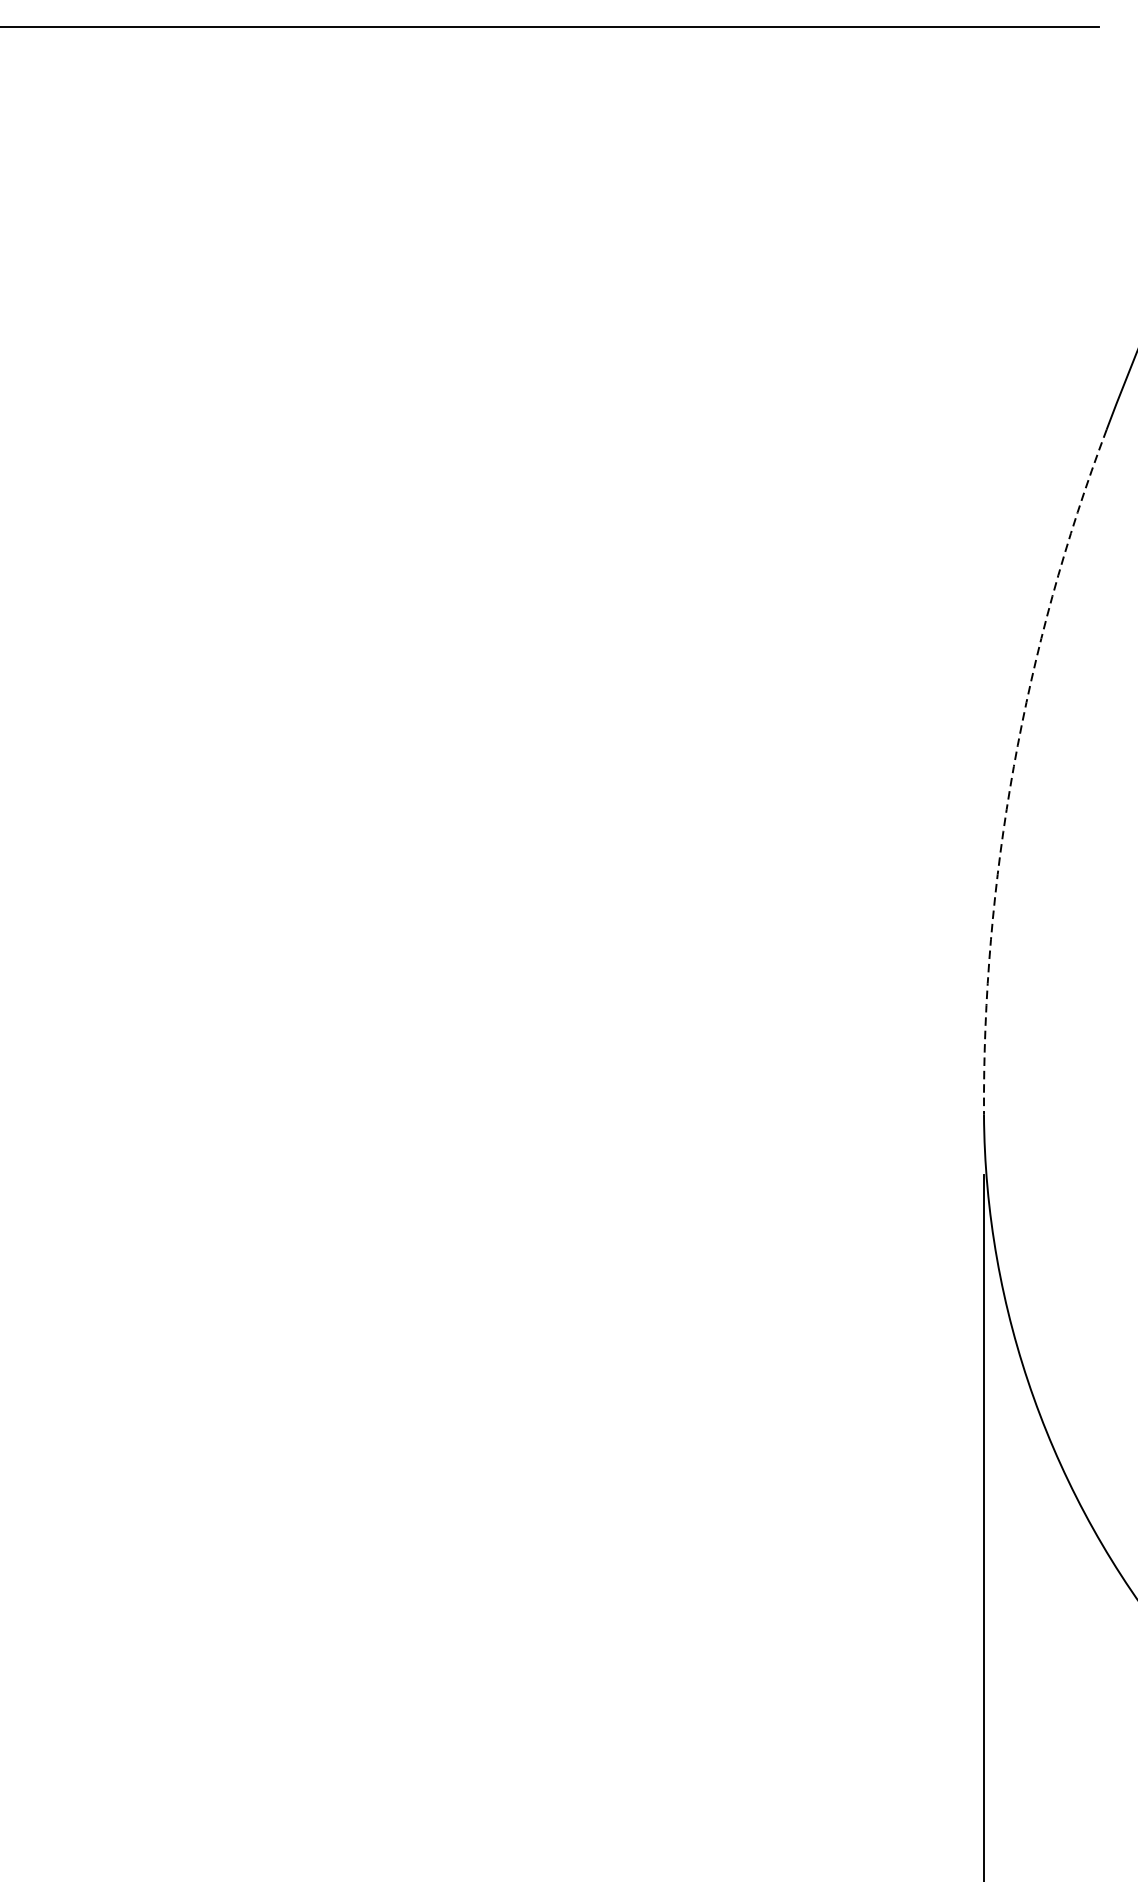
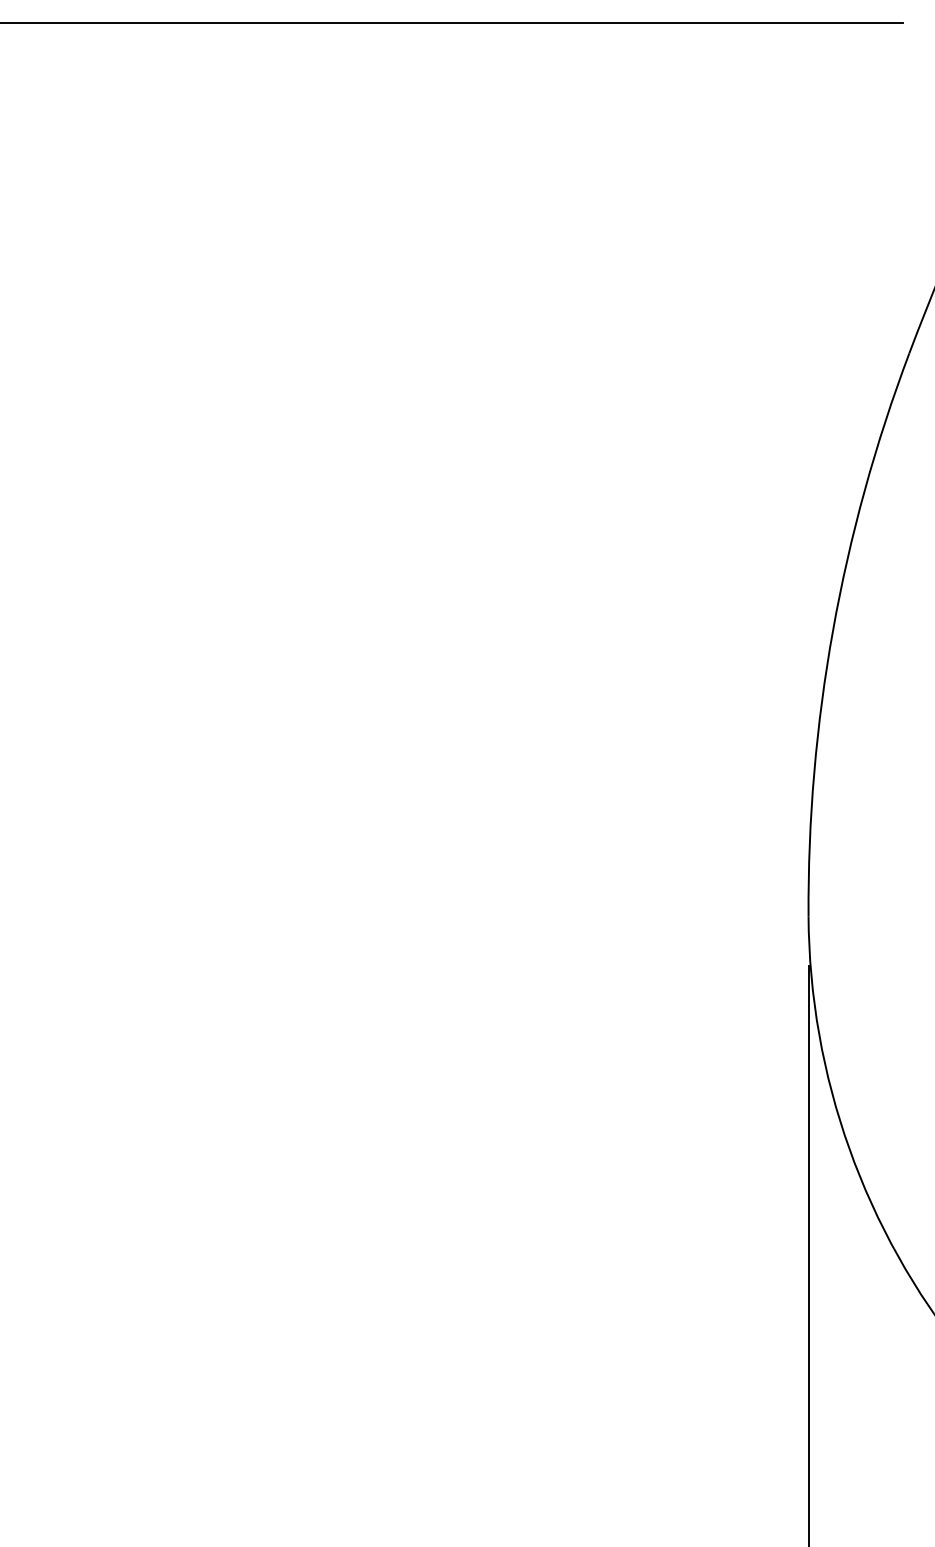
arc: (1014, 766) -> (833, 630), dashed -> solid

